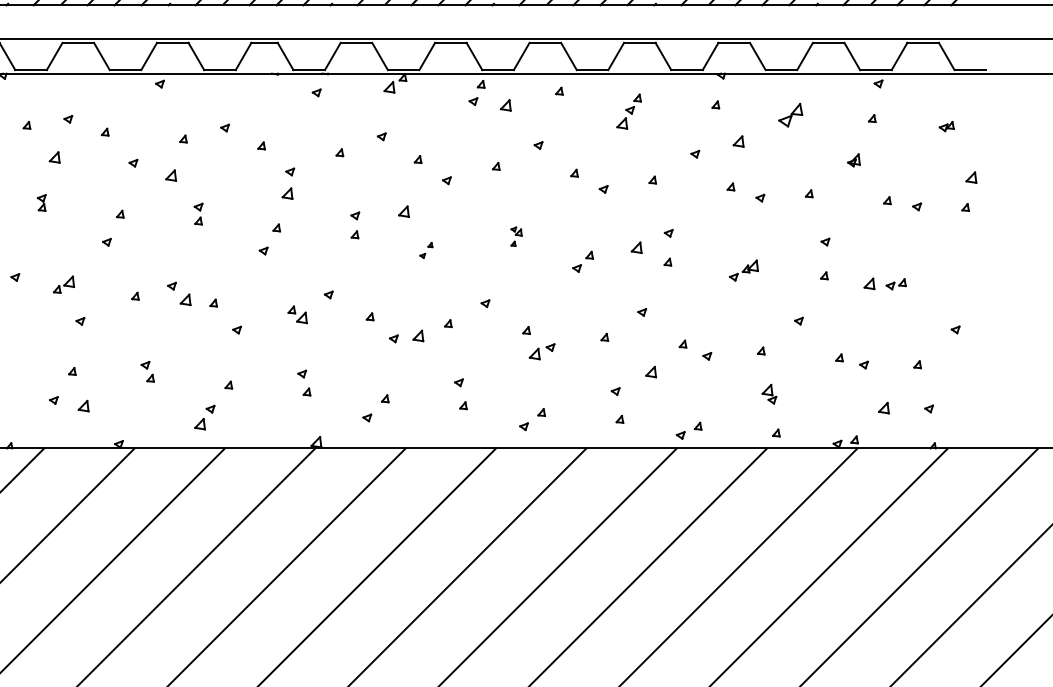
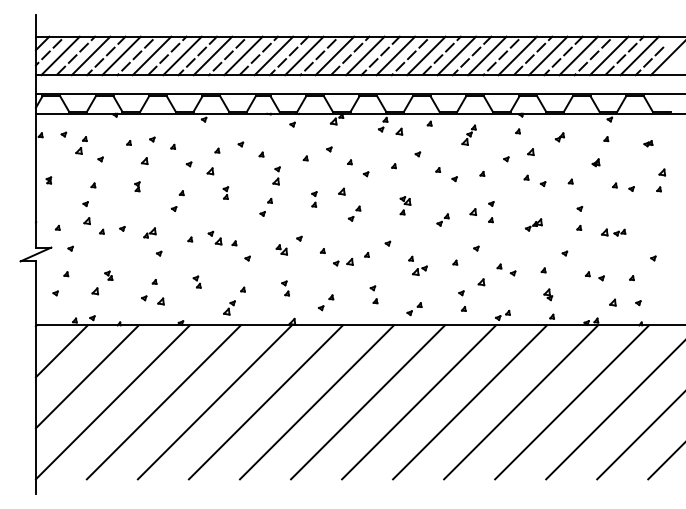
part: (789, 115) -> (559, 137), size x0.62
part: (516, 236) -> (405, 205), size x1.67
part: (426, 250) -> (354, 213), size x1.67

